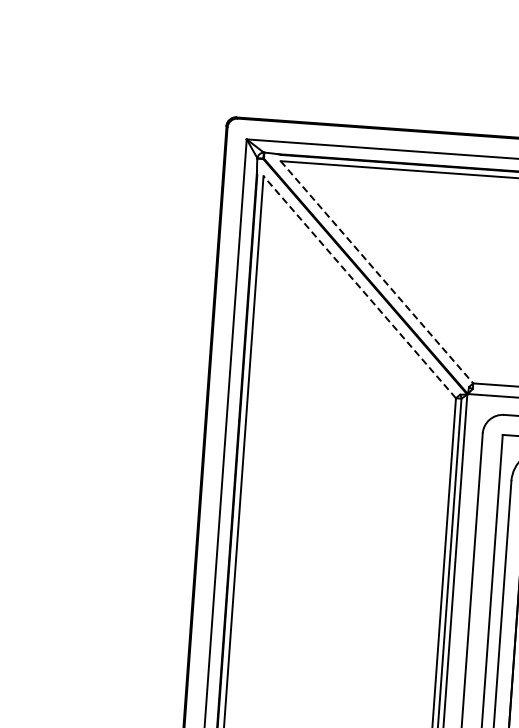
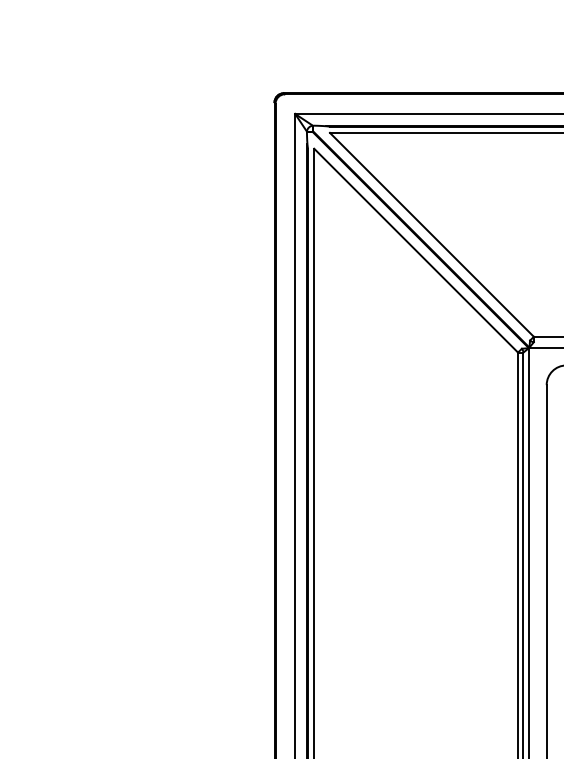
line: (377, 272) -> (432, 235), dashed -> solid
line: (359, 287) -> (415, 250), dashed -> solid

